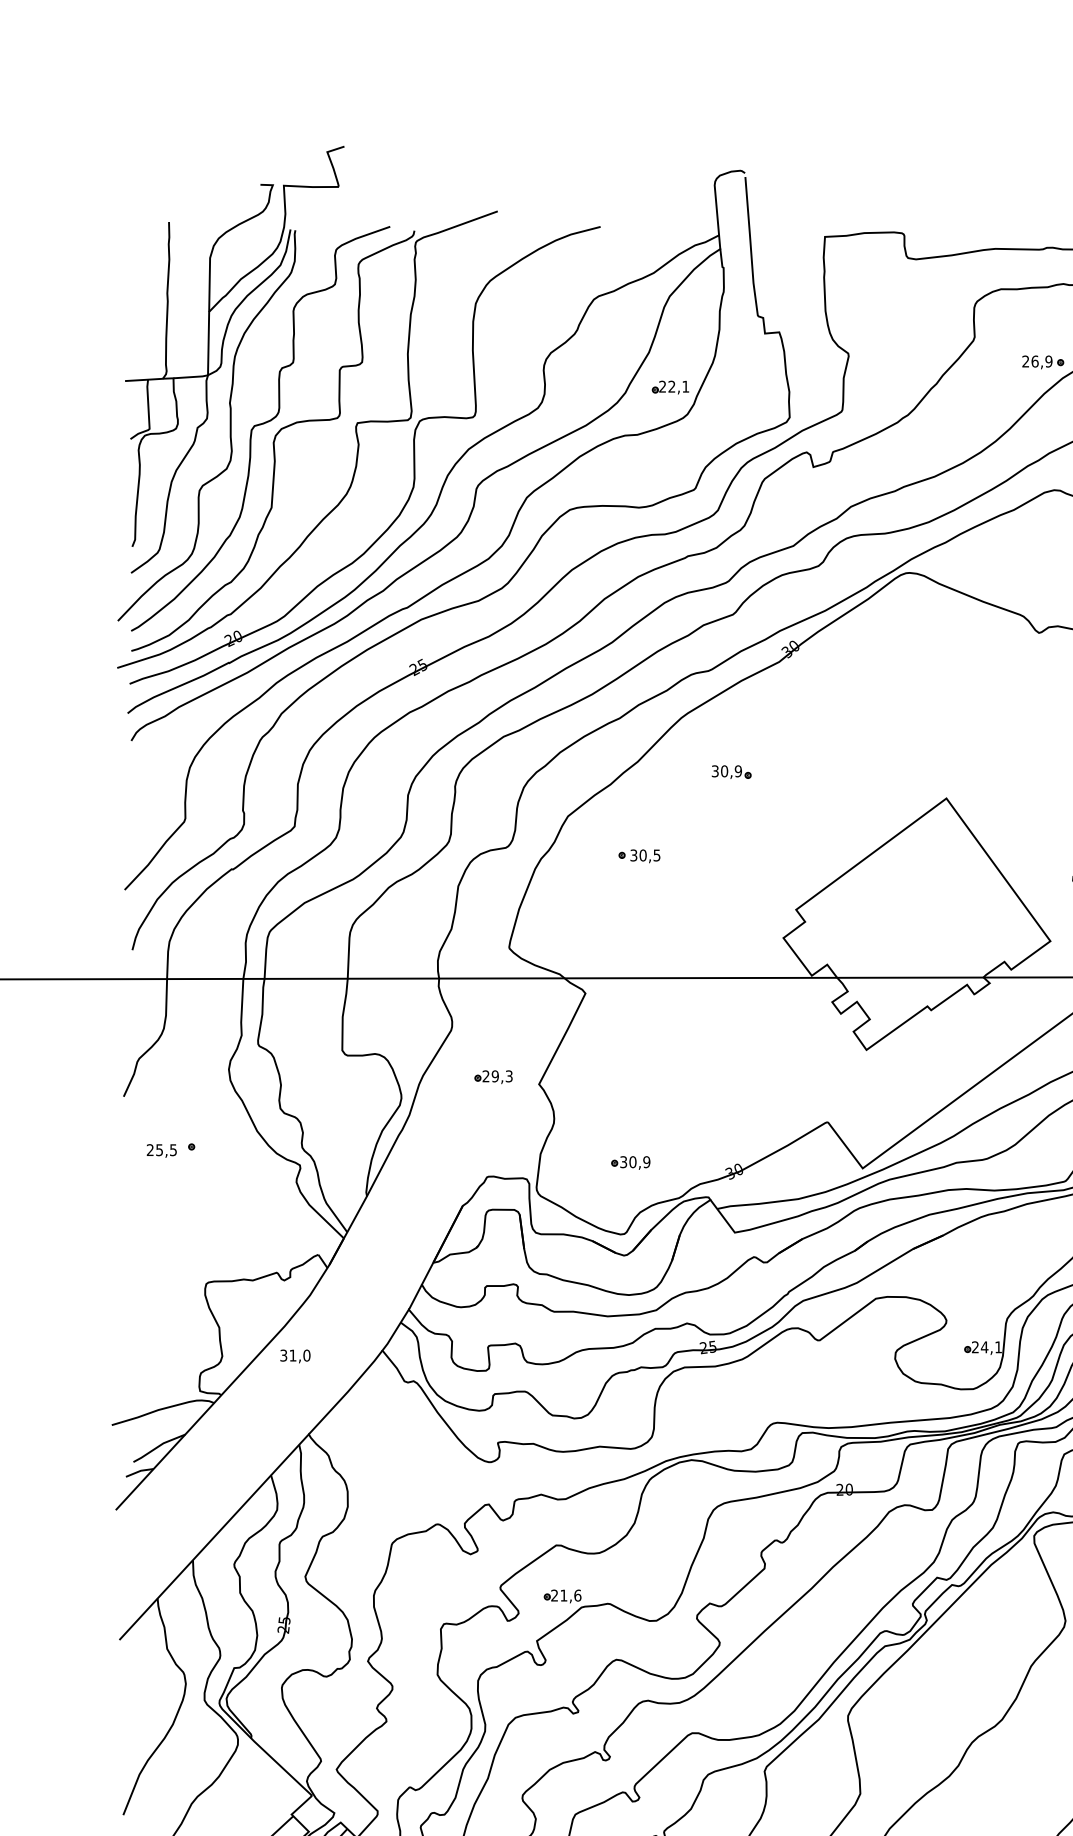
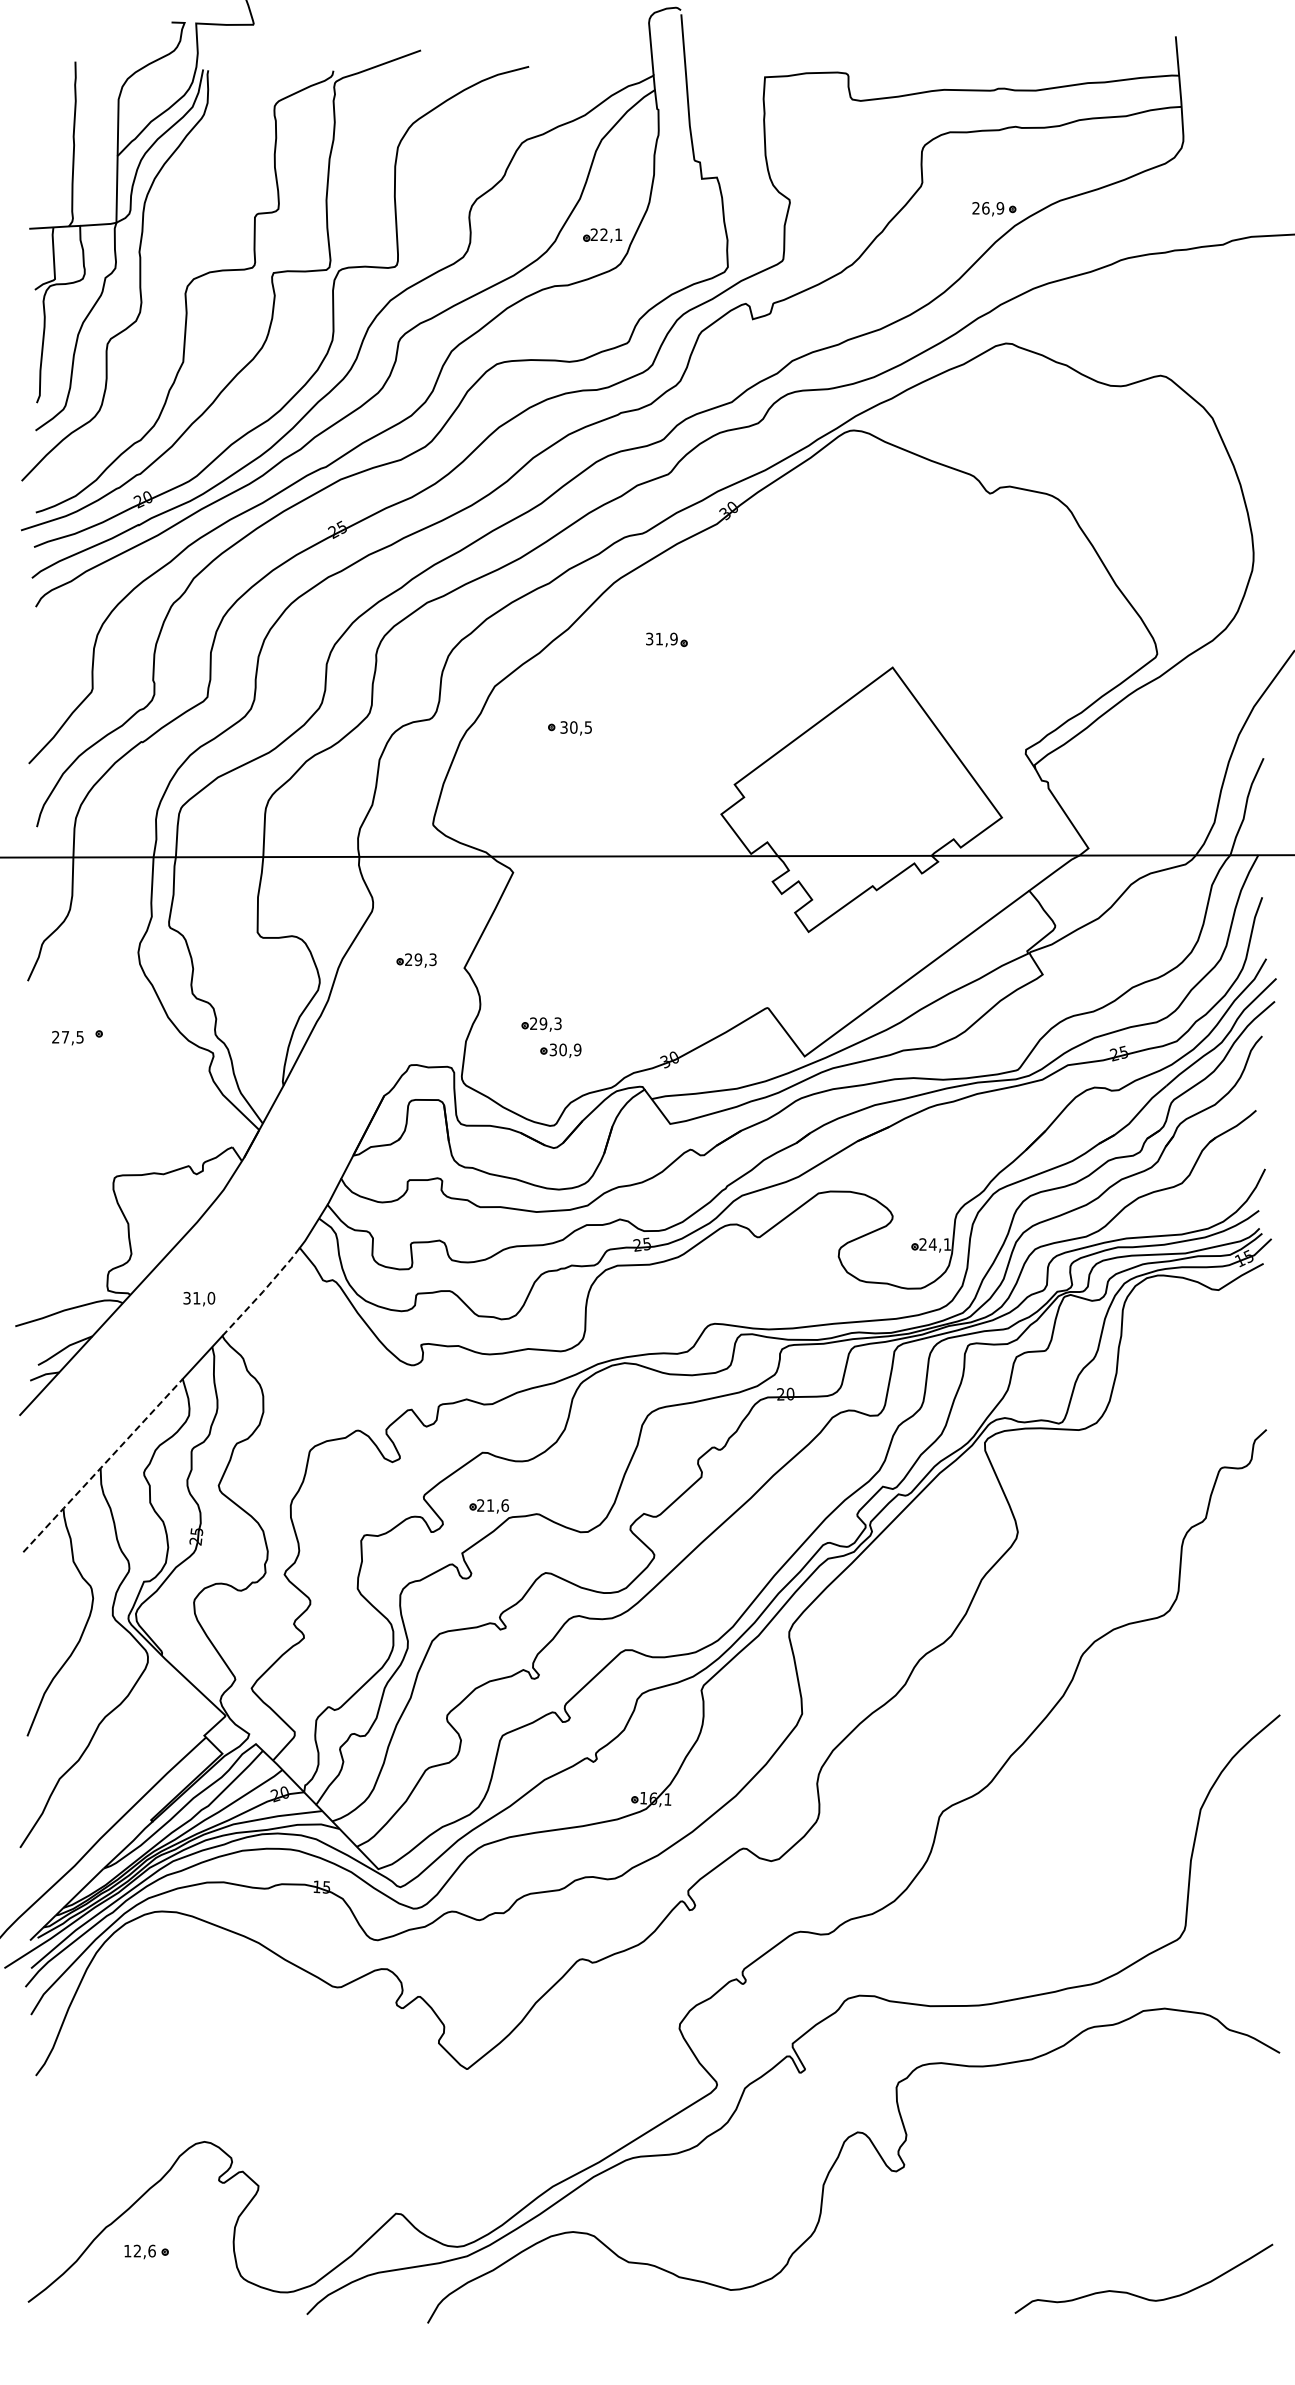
curve: (260, 425) -> (171, 275), removed
text: (724, 770) -> (659, 638), 30,9 -> 31,9
part: (612, 1137) -> (541, 1024), added
text: (159, 1150) -> (65, 1037), 25,5 -> 27,5
text: (295, 1356) -> (199, 1299), moved
line: (347, 1391) -> (263, 1291), solid -> dashed
line: (194, 1558) -> (102, 1466), solid -> dashed

